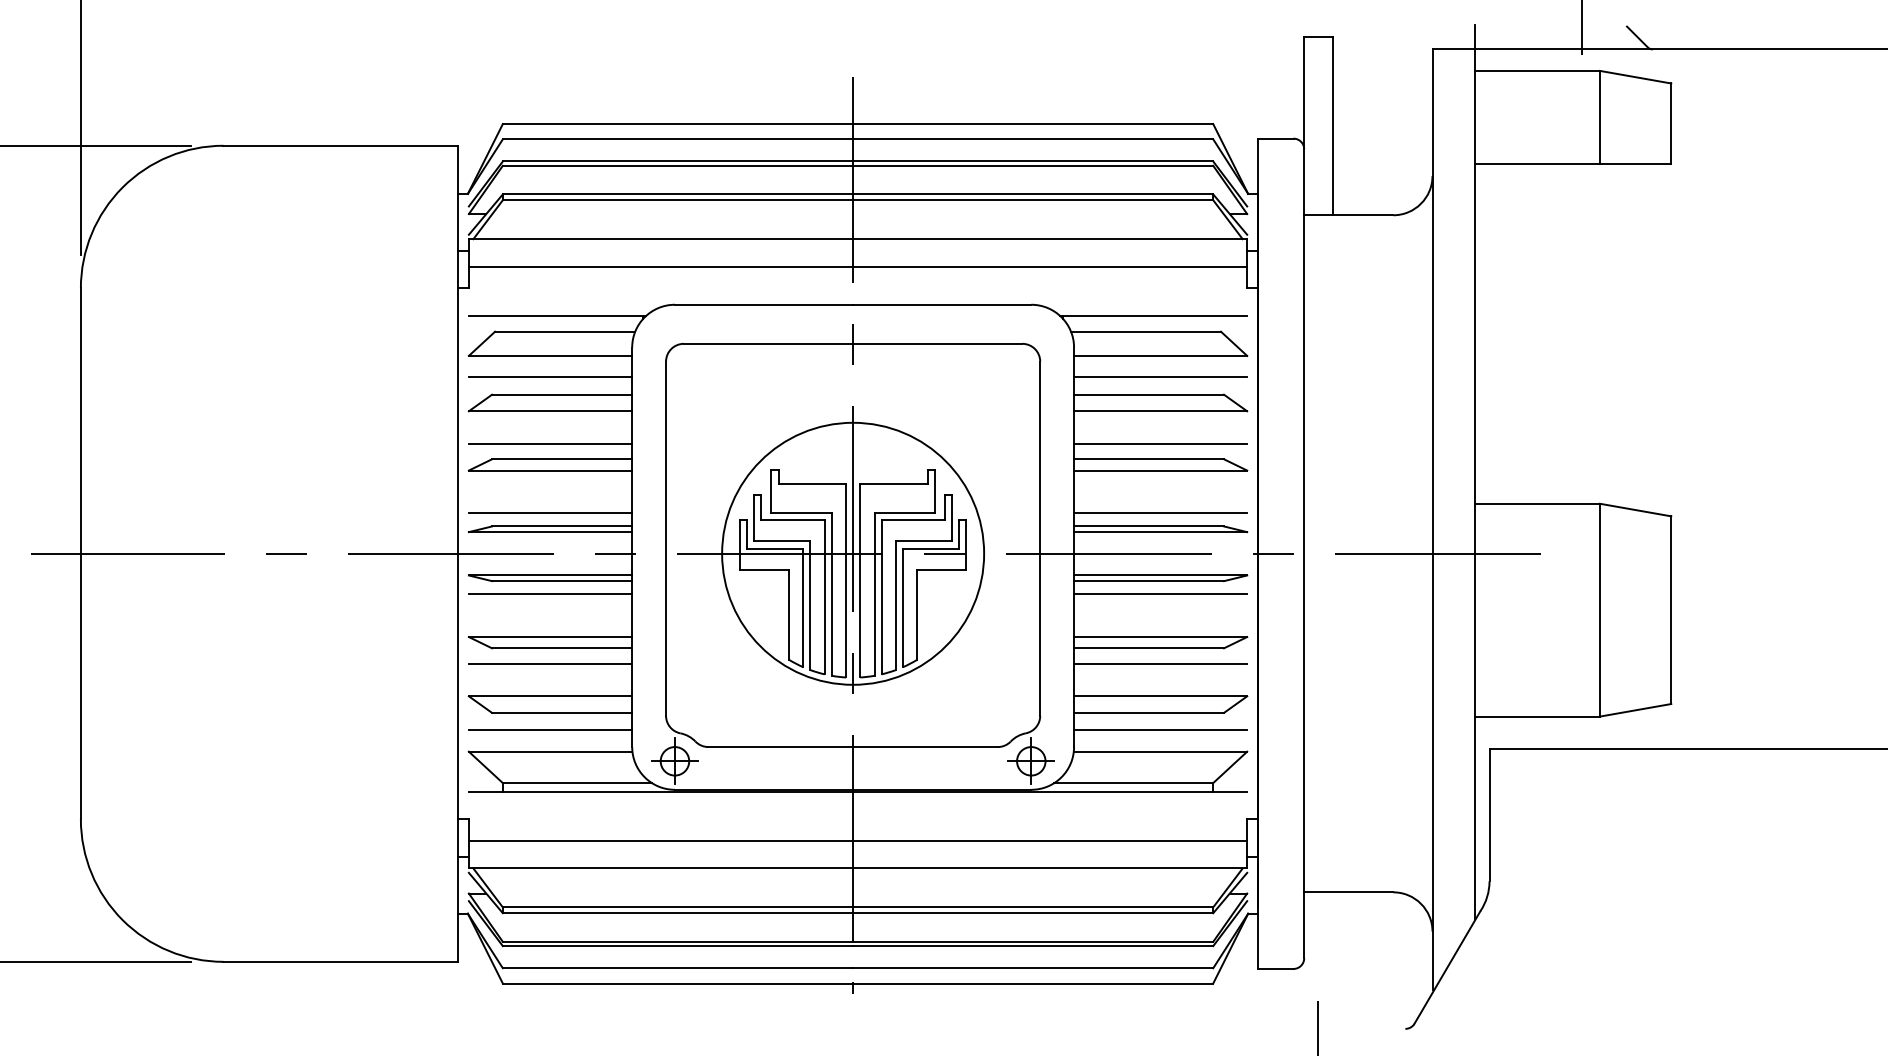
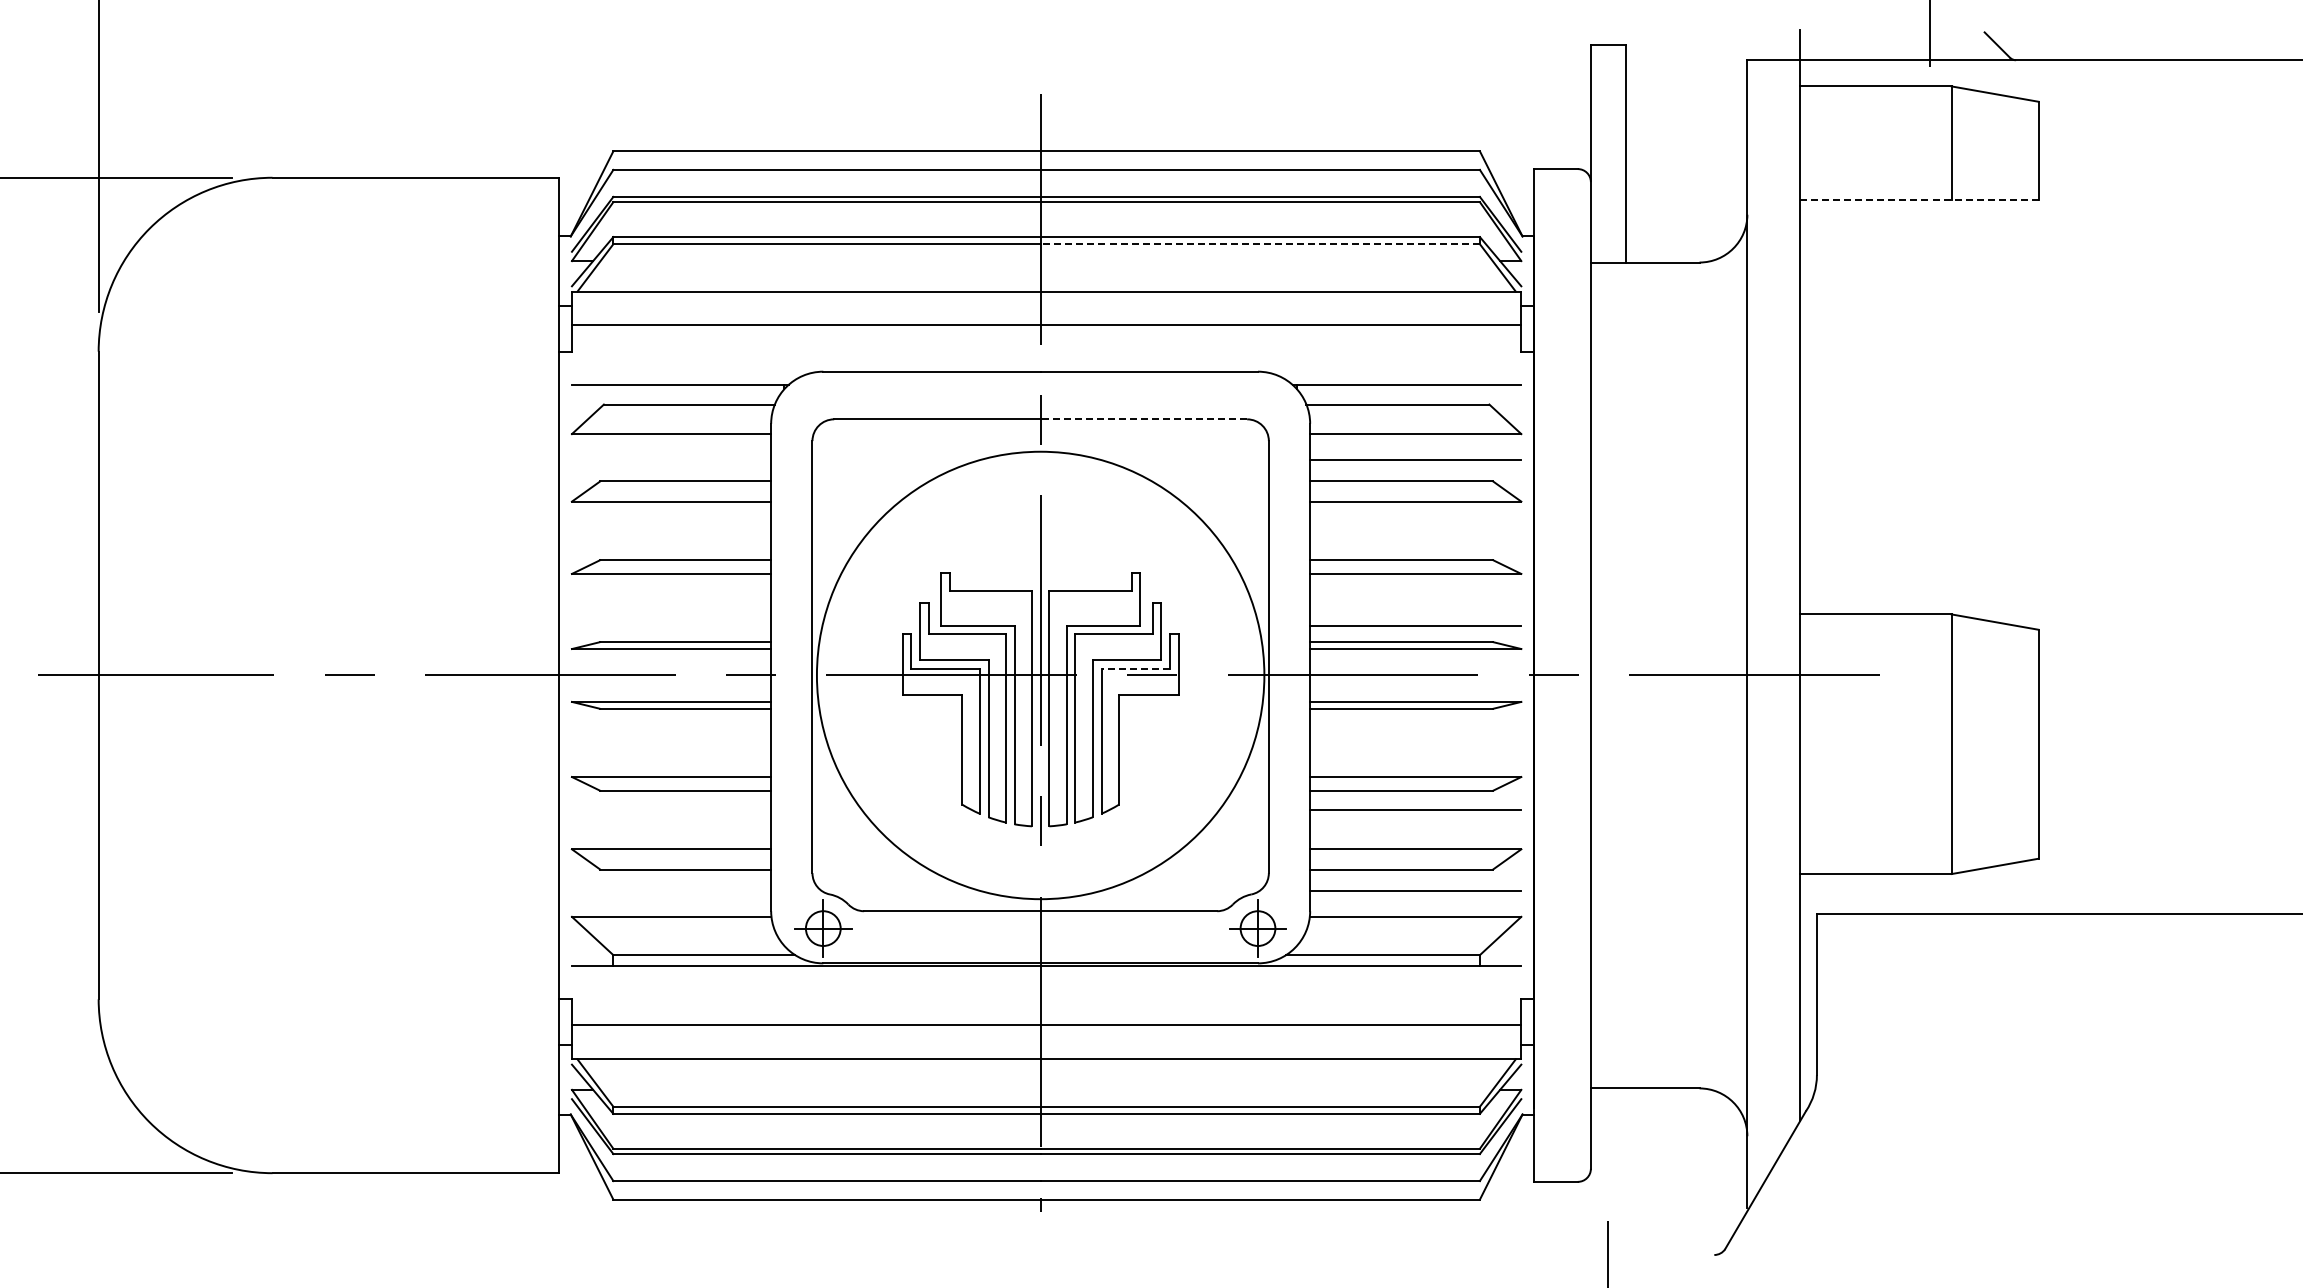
line: (1573, 163) -> (1919, 199), solid -> dashed
line: (1033, 200) -> (1260, 244), solid -> dashed
line: (937, 343) -> (1143, 419), solid -> dashed
line: (550, 377) -> (671, 460), removed
line: (550, 443) -> (671, 541), removed
line: (1160, 443) -> (1415, 541), removed
line: (550, 512) -> (671, 625), removed
line: (930, 548) -> (1135, 669), solid -> dashed
circle: (853, 553) -> (1040, 675), size x1.4
line: (550, 594) -> (671, 725), removed
line: (1160, 594) -> (1415, 725), removed
line: (550, 663) -> (671, 809), removed
line: (550, 730) -> (671, 890), removed

